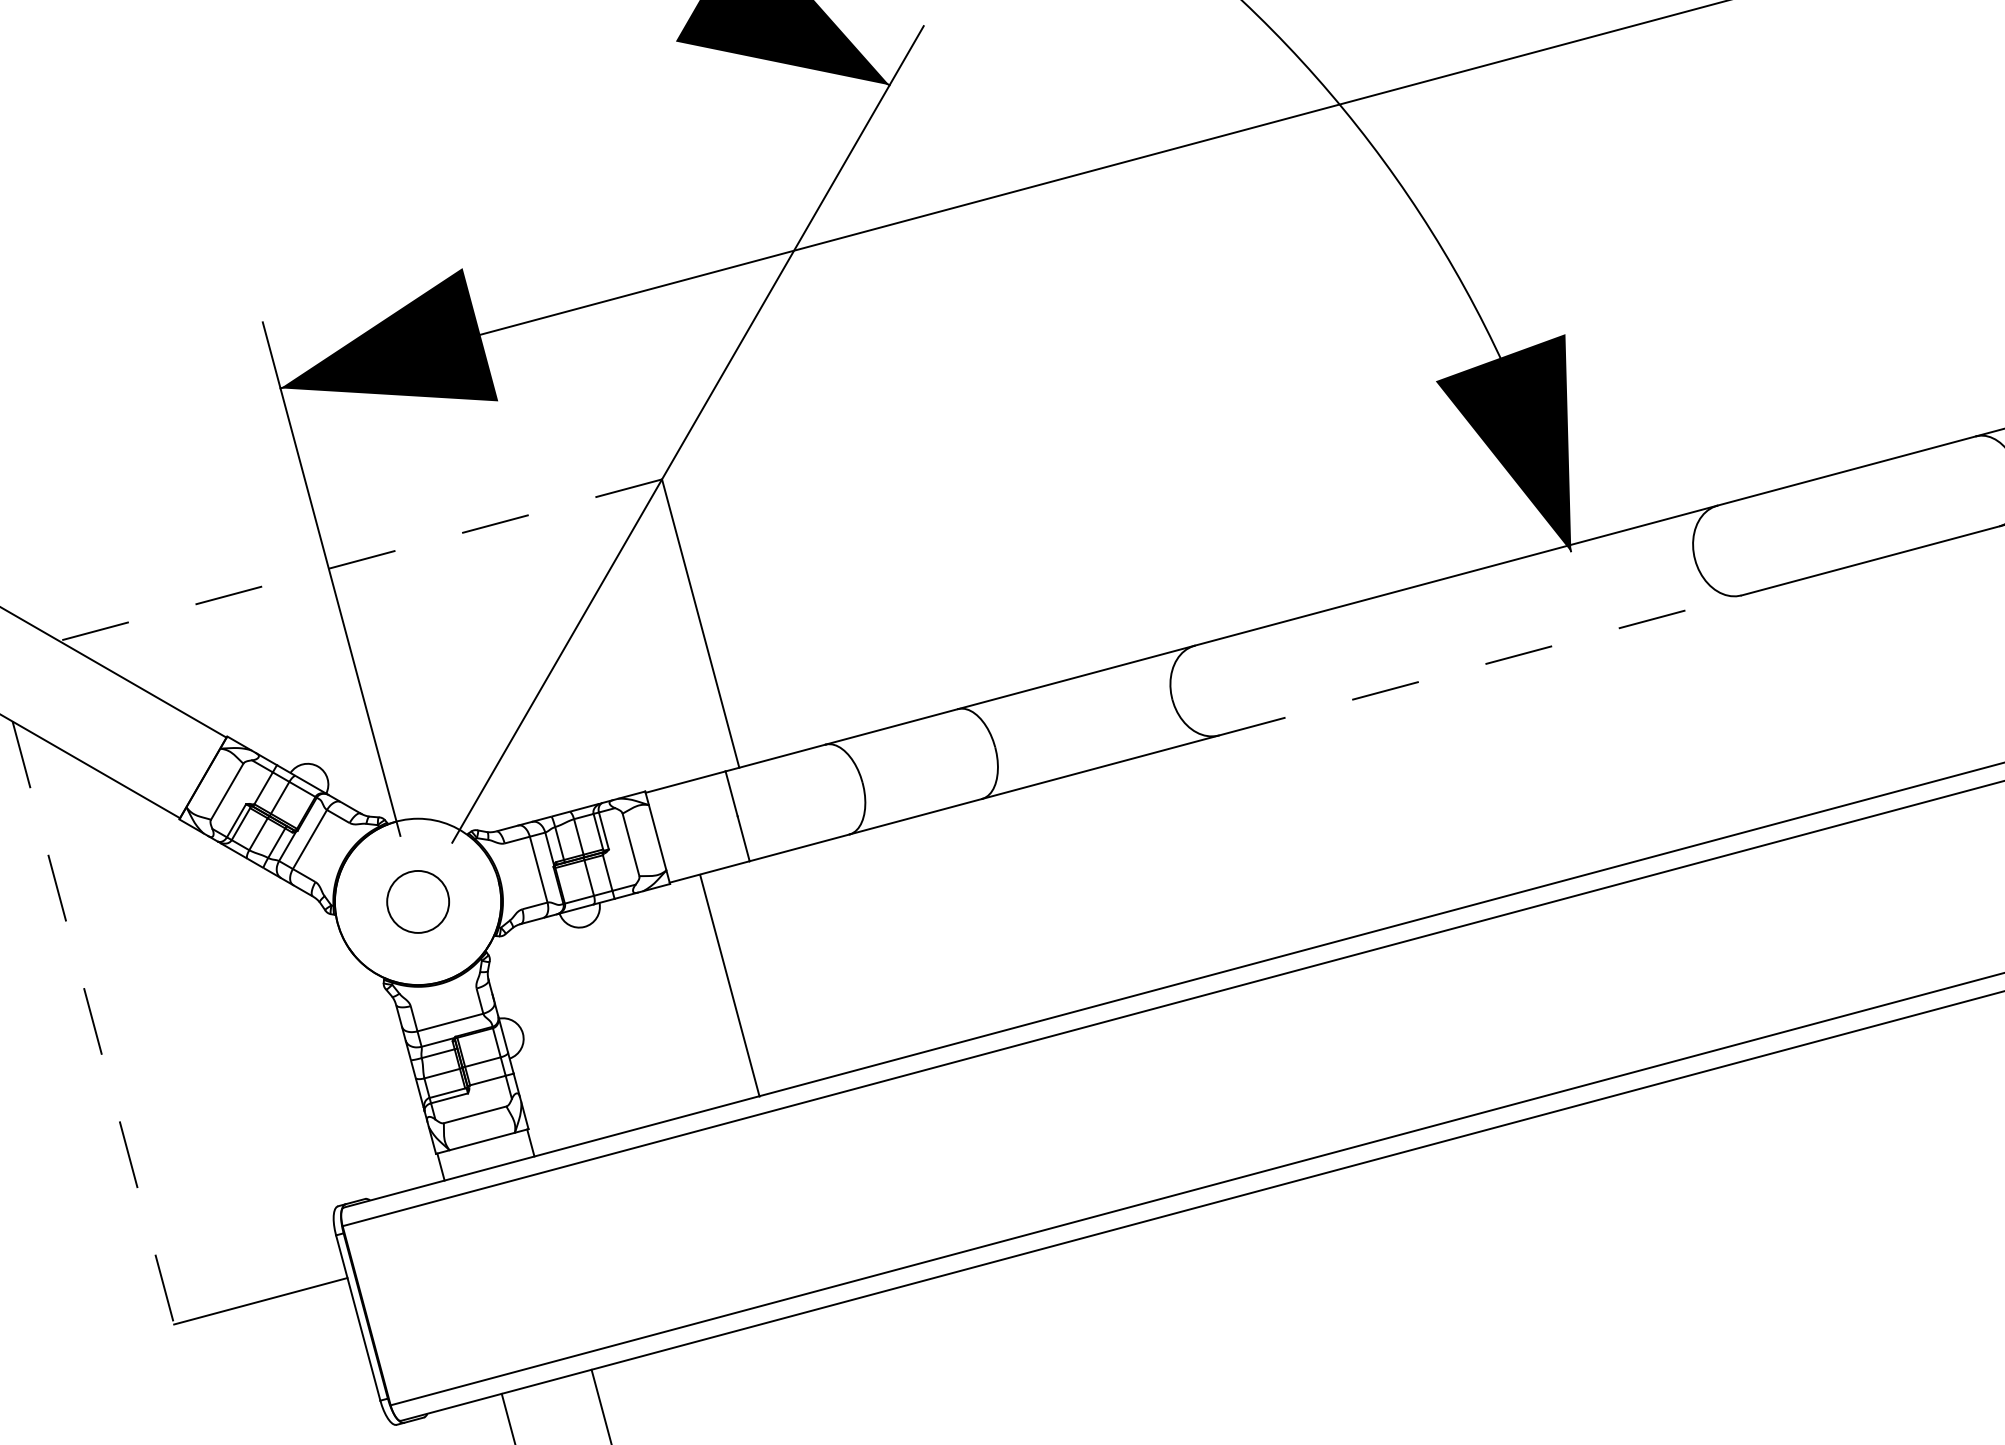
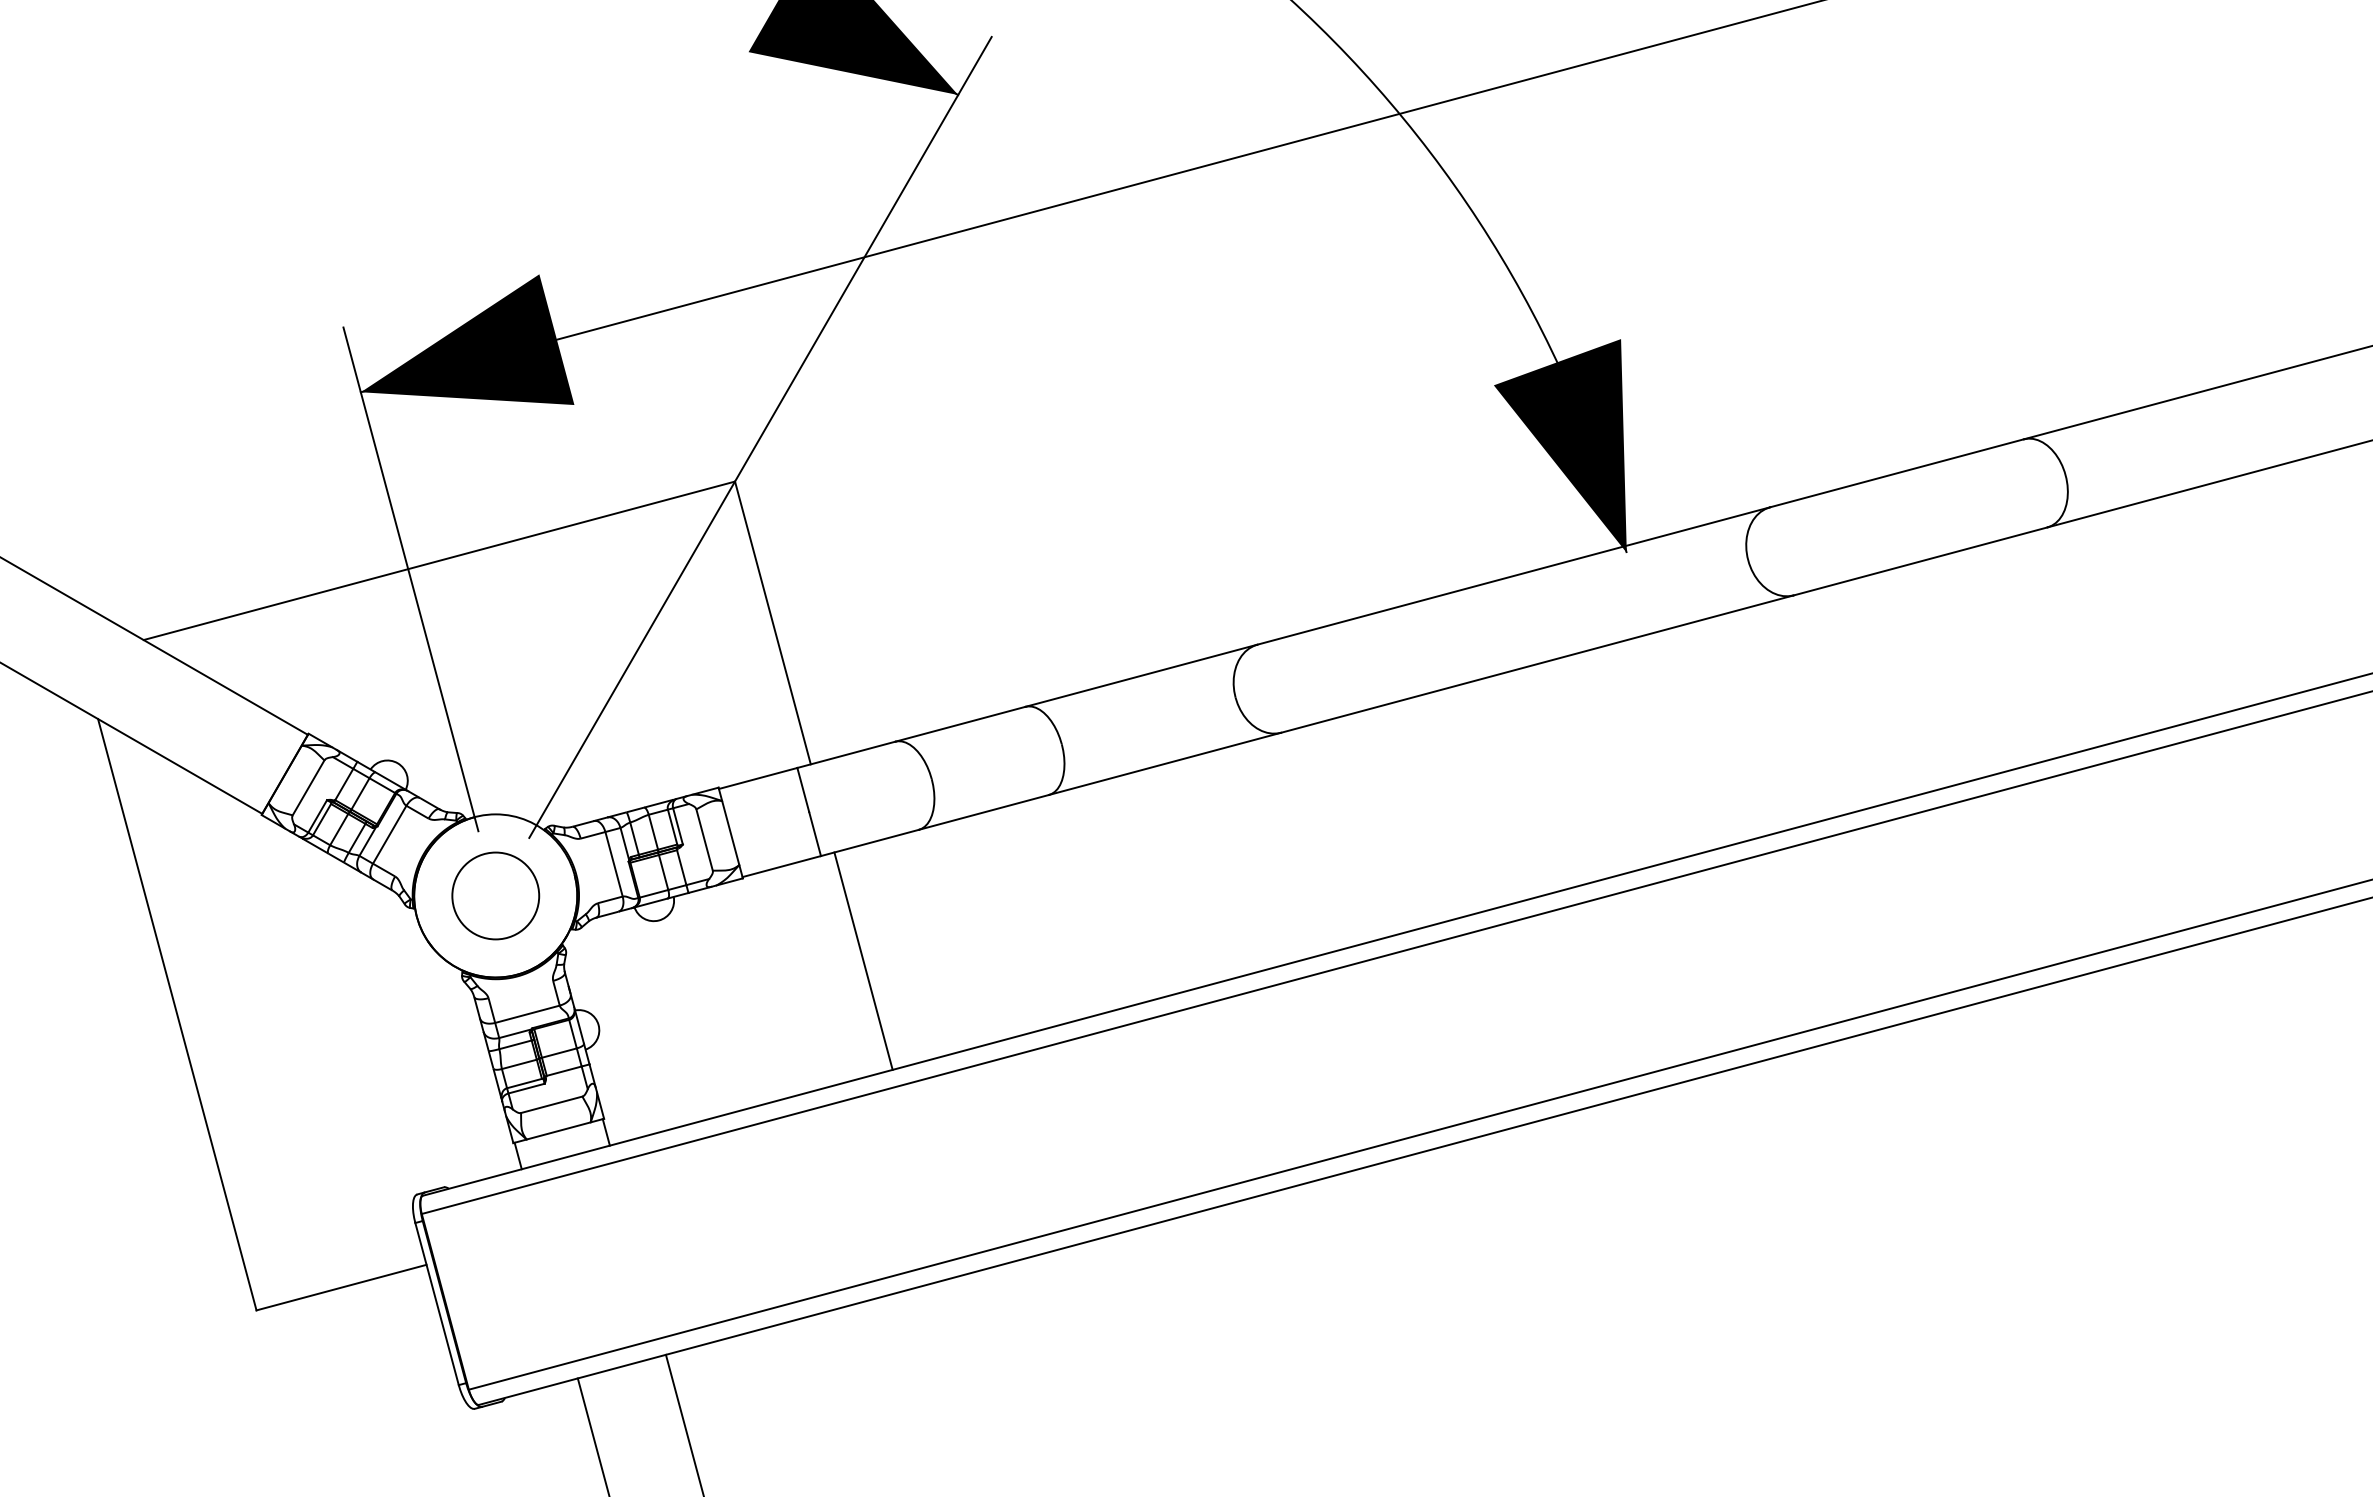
line: (359, 559) -> (438, 560), dashed -> solid
line: (1480, 664) -> (1537, 663), dashed -> solid
circle: (417, 901) -> (495, 895), size x1.43
line: (729, 985) -> (863, 960), moved
line: (93, 1023) -> (177, 1015), dashed -> solid

